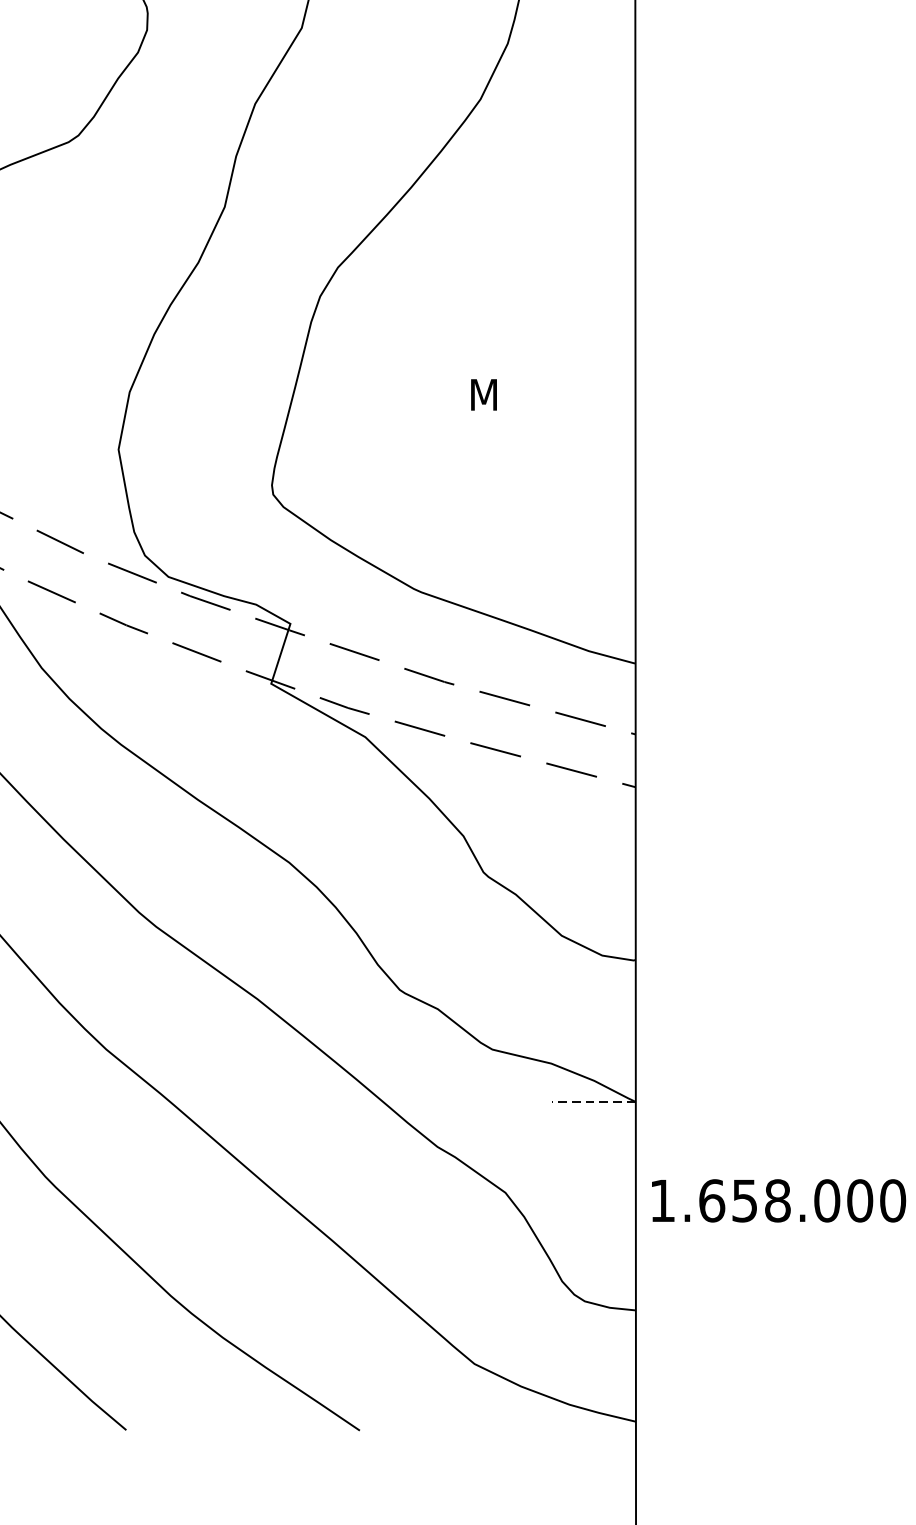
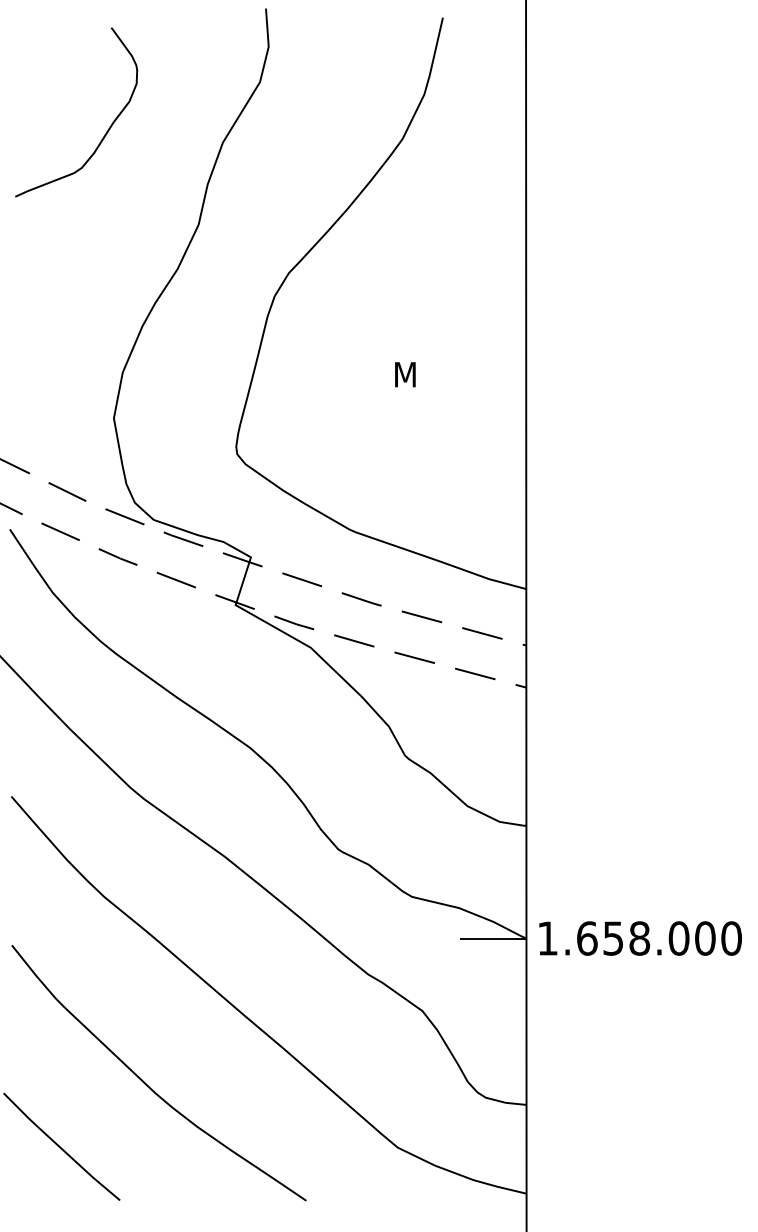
line: (593, 1101) -> (492, 938), dashed -> solid
text: (778, 1200) -> (640, 938), moved

